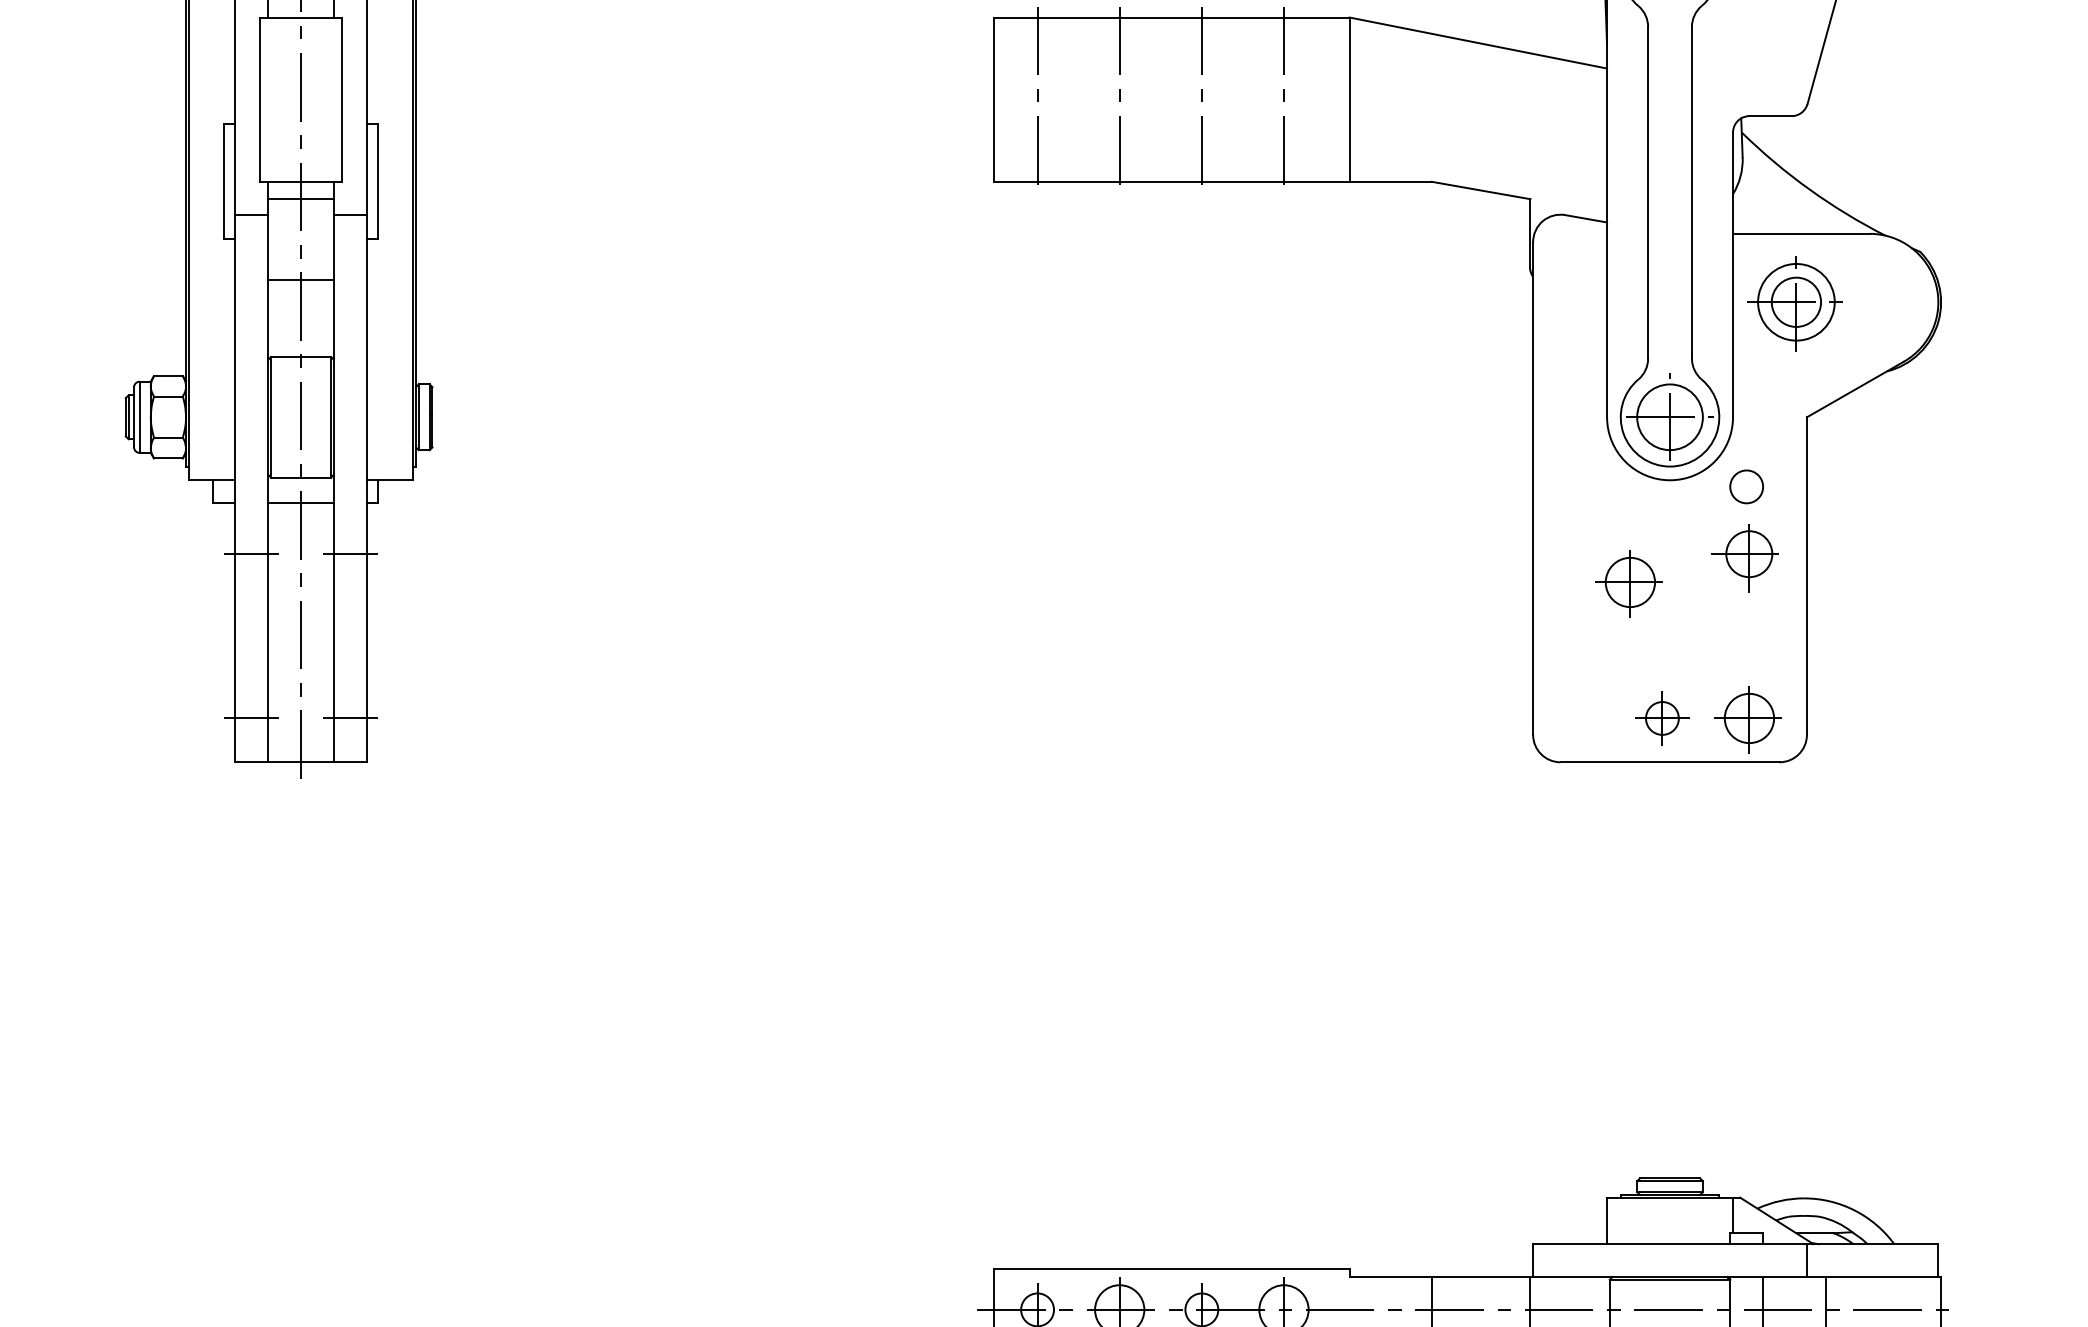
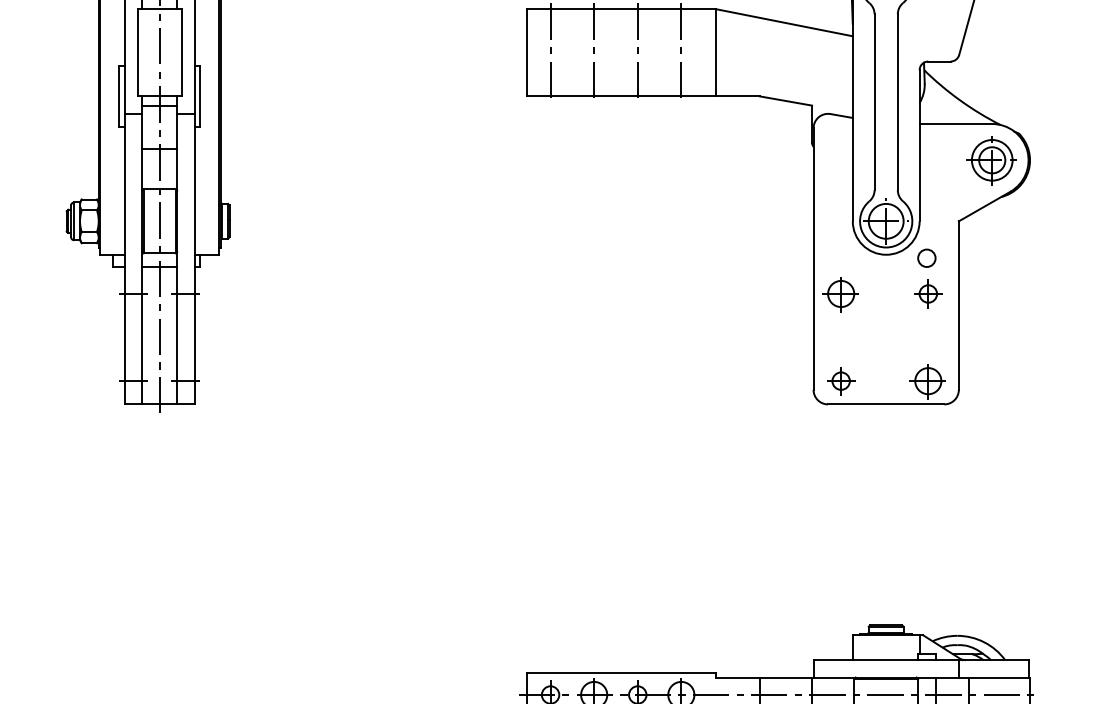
part: (1794, 302) -> (991, 160), moved
part: (1749, 553) -> (928, 293), size x0.71
part: (1629, 583) -> (840, 294), moved
part: (1663, 719) -> (841, 381), moved

